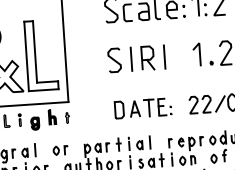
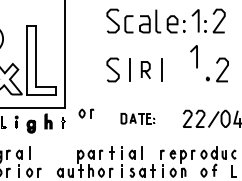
line: (199, 54) -> (196, 56), moved
part: (147, 57) -> (145, 69), size x0.7
part: (142, 108) -> (137, 118), size x0.6
part: (60, 150) -> (86, 113), moved

